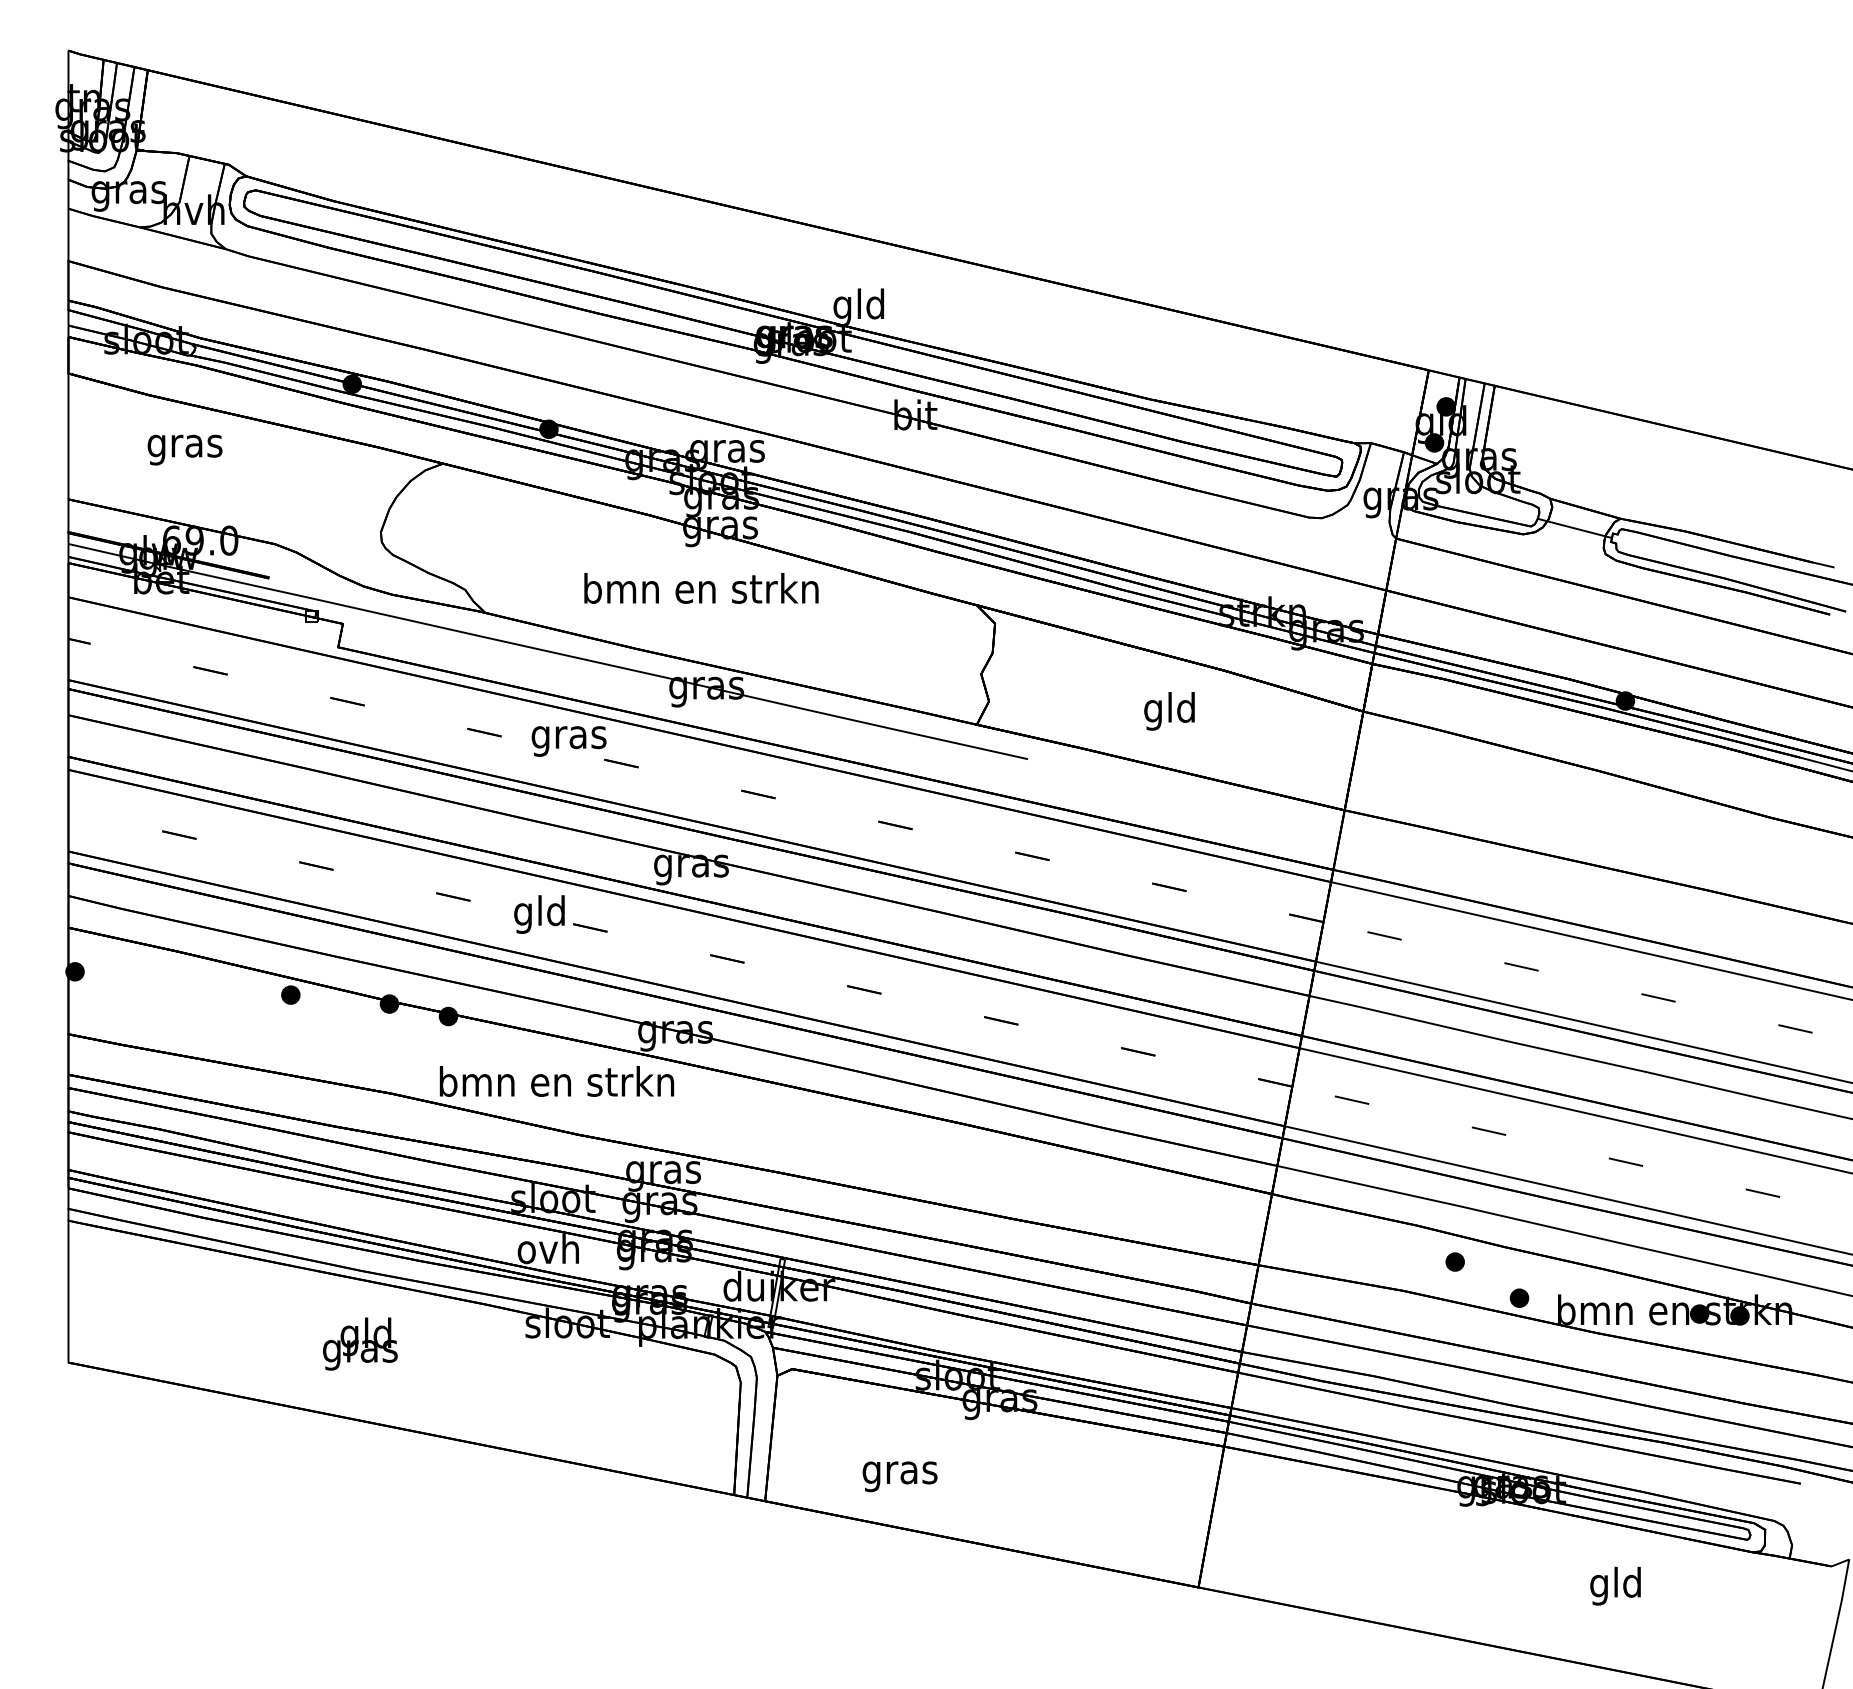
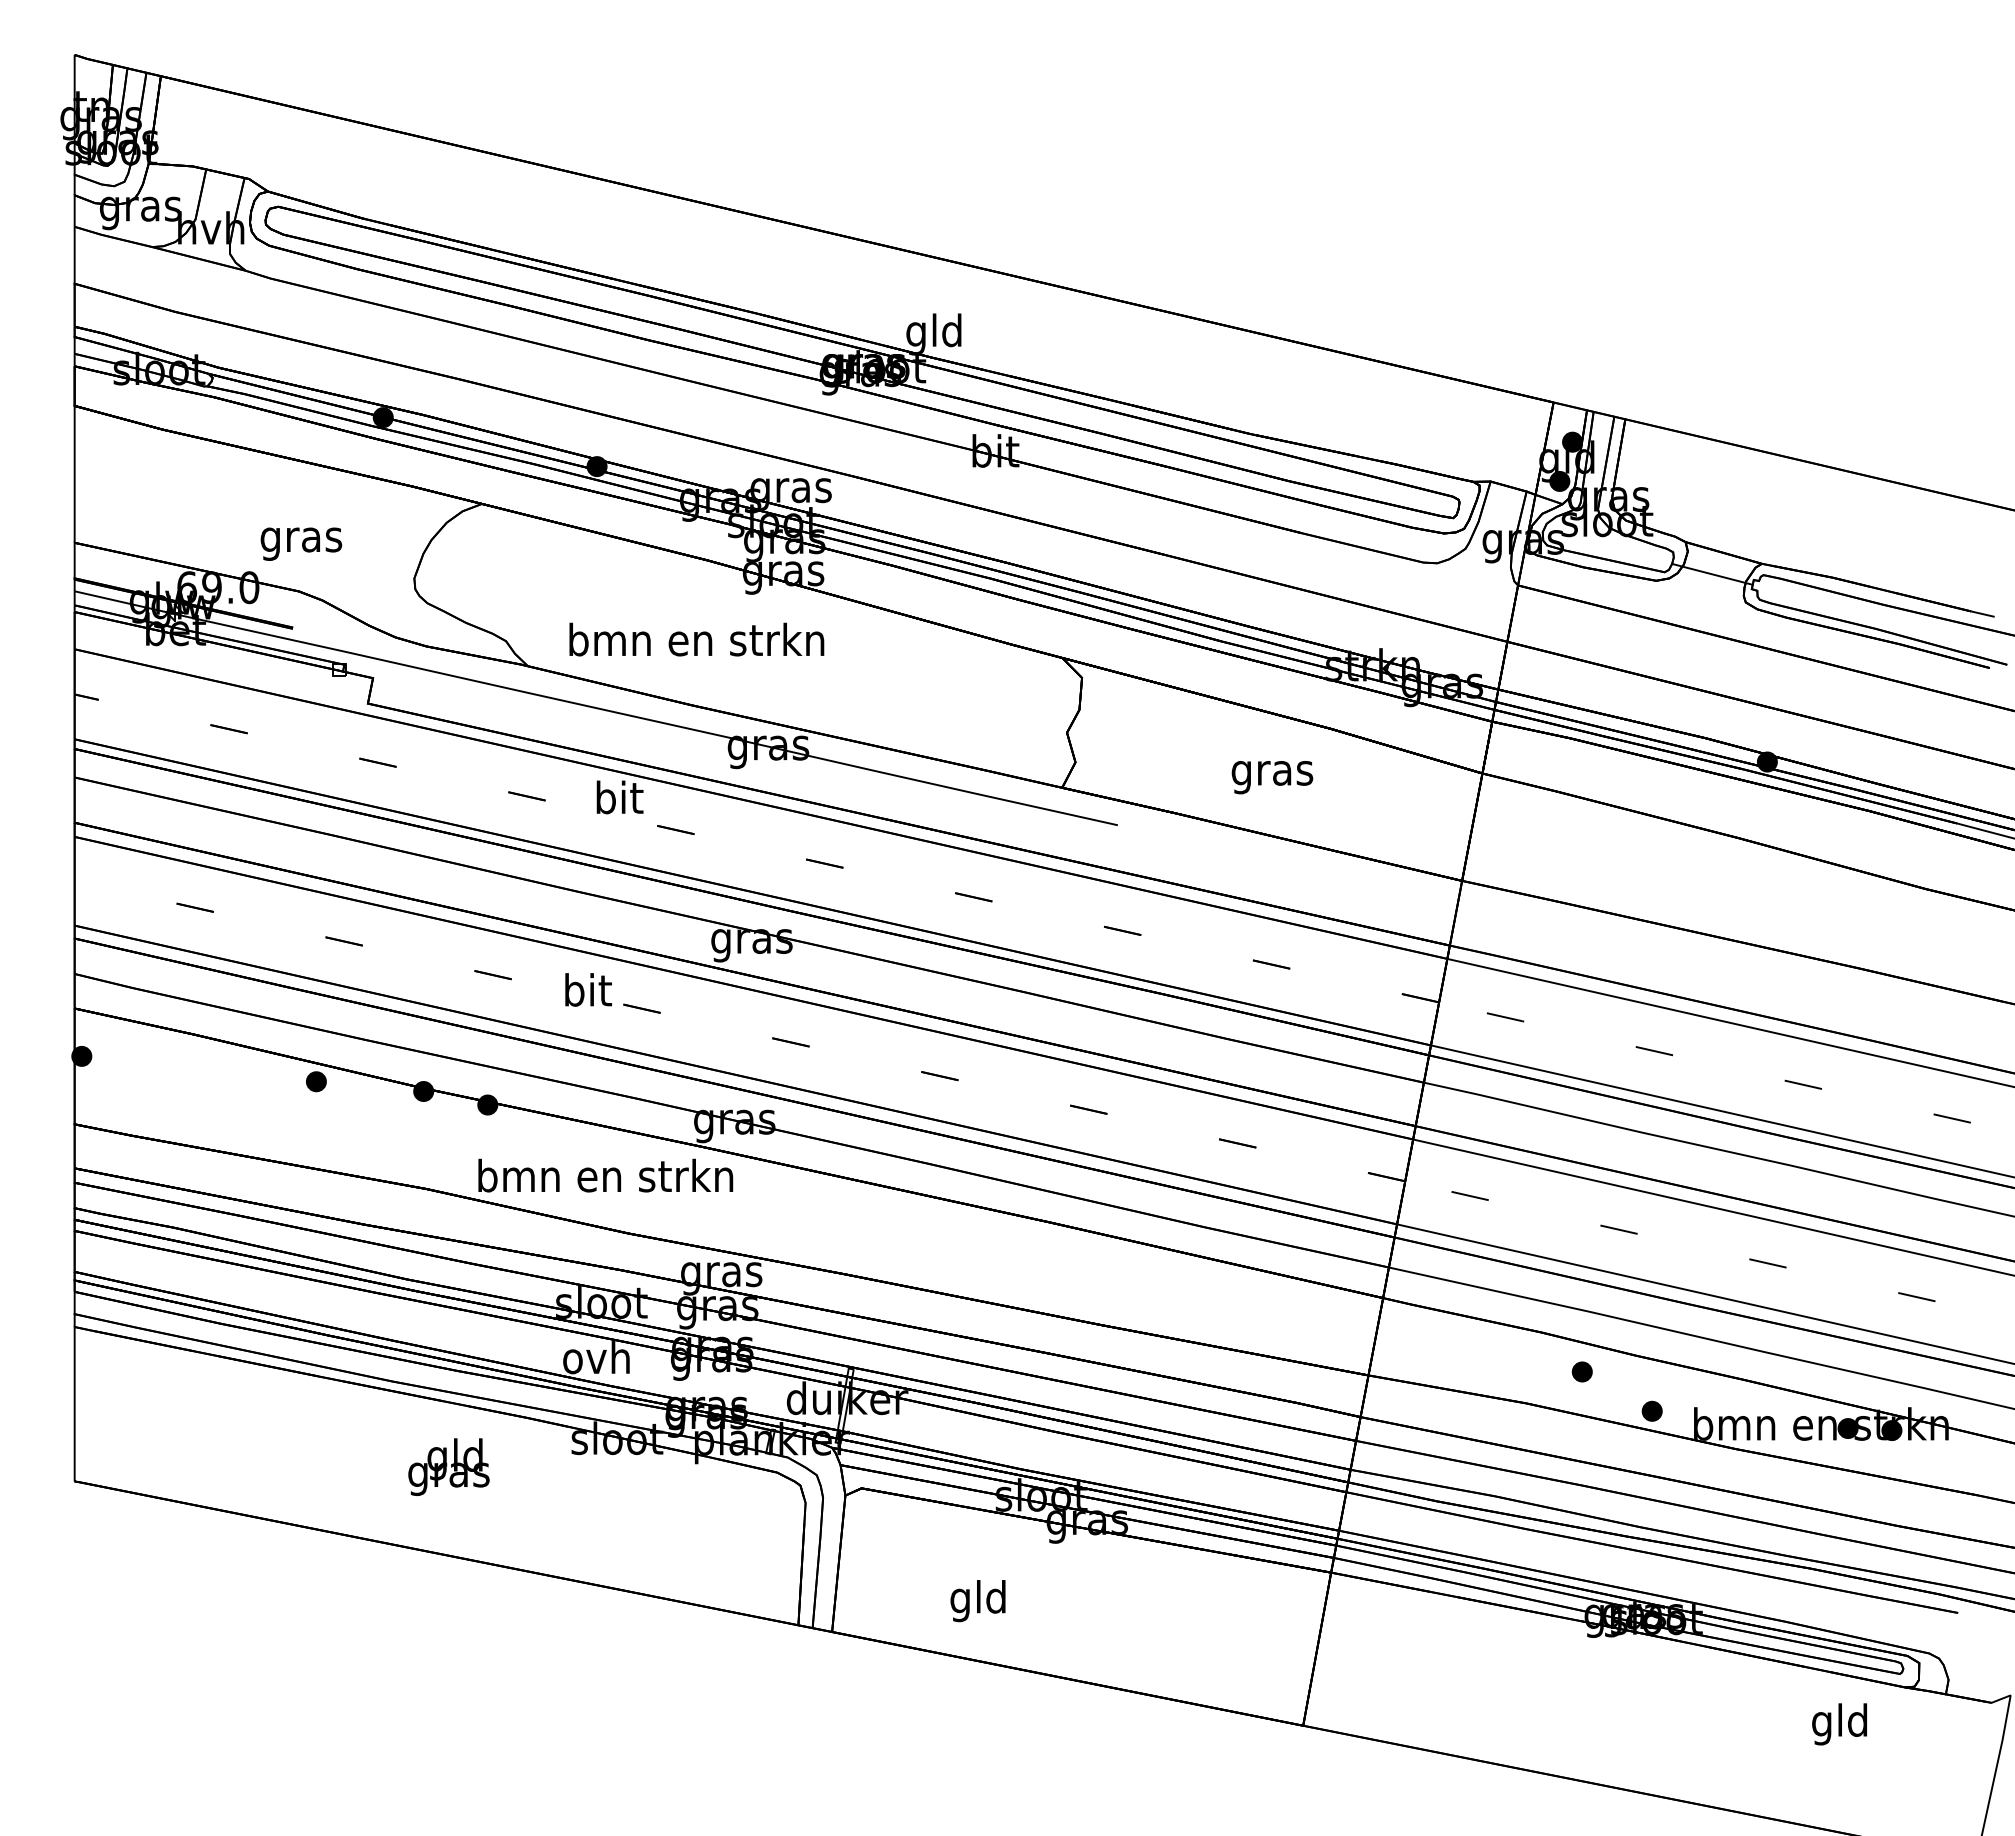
text: (185, 449) -> (301, 543), moved
text: (701, 588) -> (696, 639), moved
text: (1170, 711) -> (1272, 773), gld -> gras
text: (568, 737) -> (618, 801), gras -> bit
text: (539, 914) -> (586, 994), gld -> bit
text: (359, 1343) -> (448, 1466), moved
text: (899, 1473) -> (978, 1601), gras -> gld
text: (1615, 1586) -> (1839, 1724), moved

